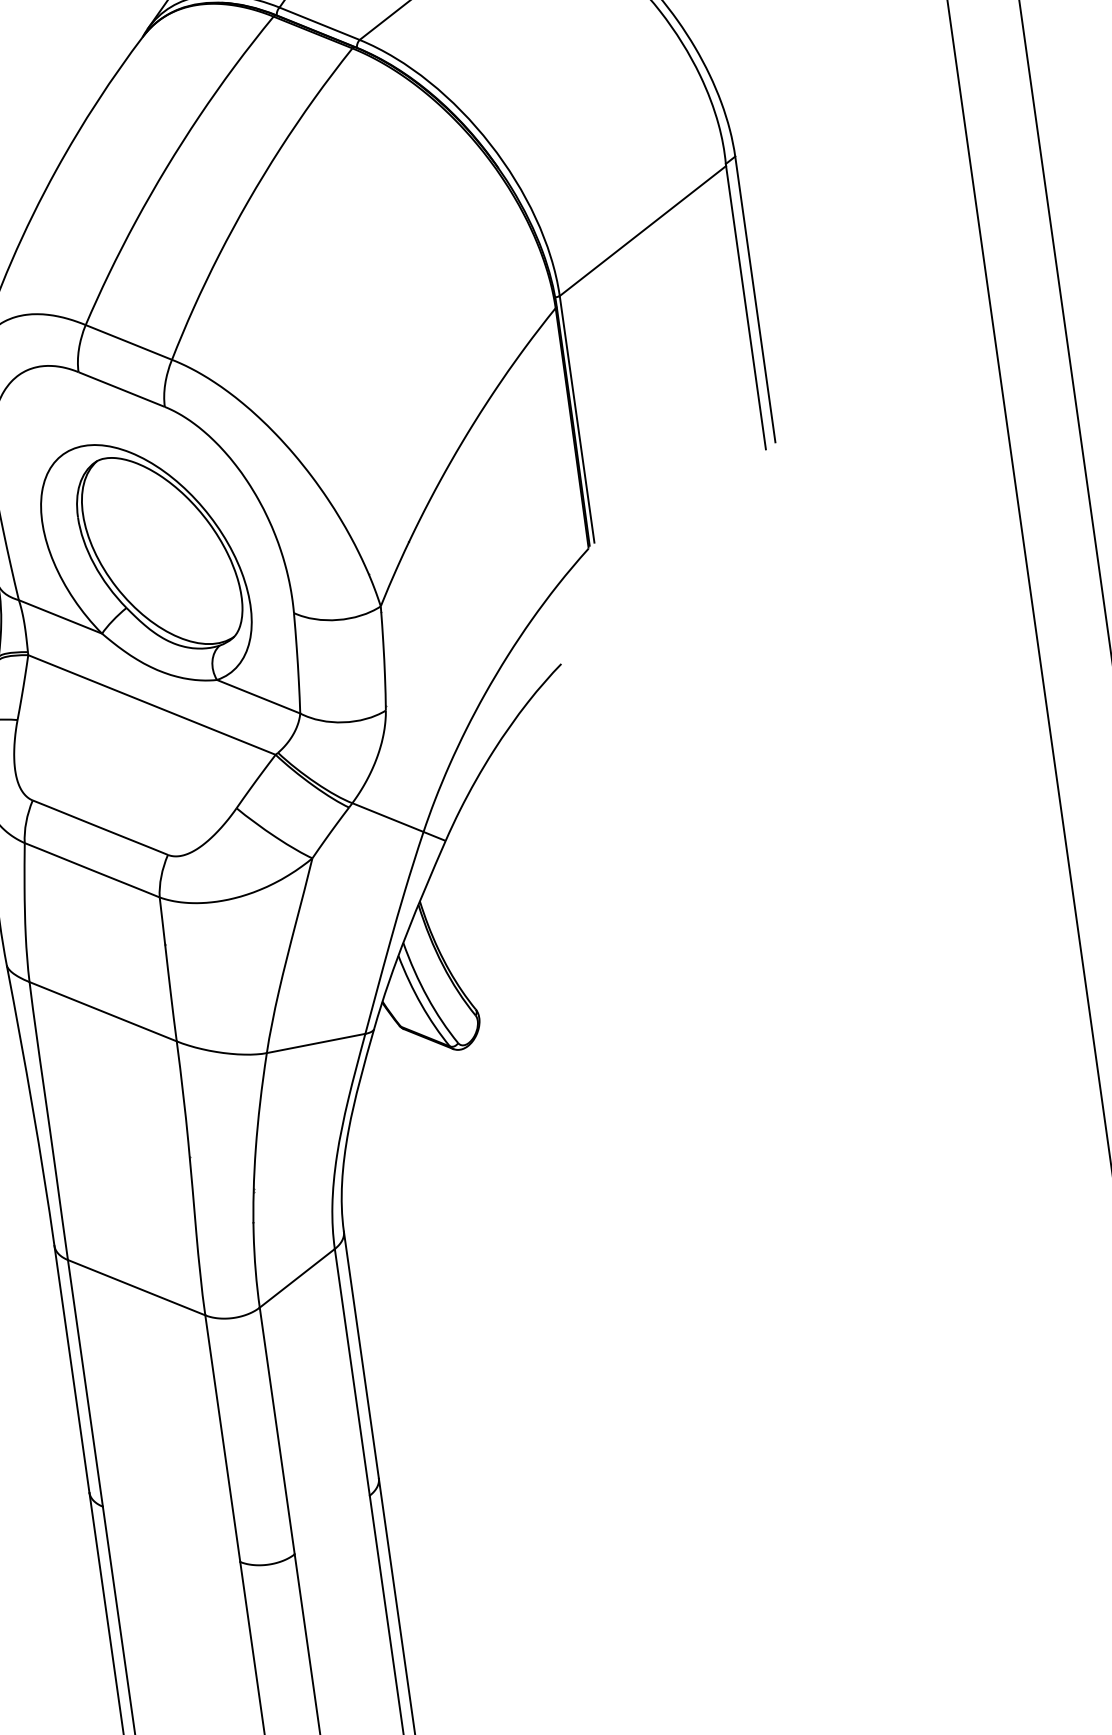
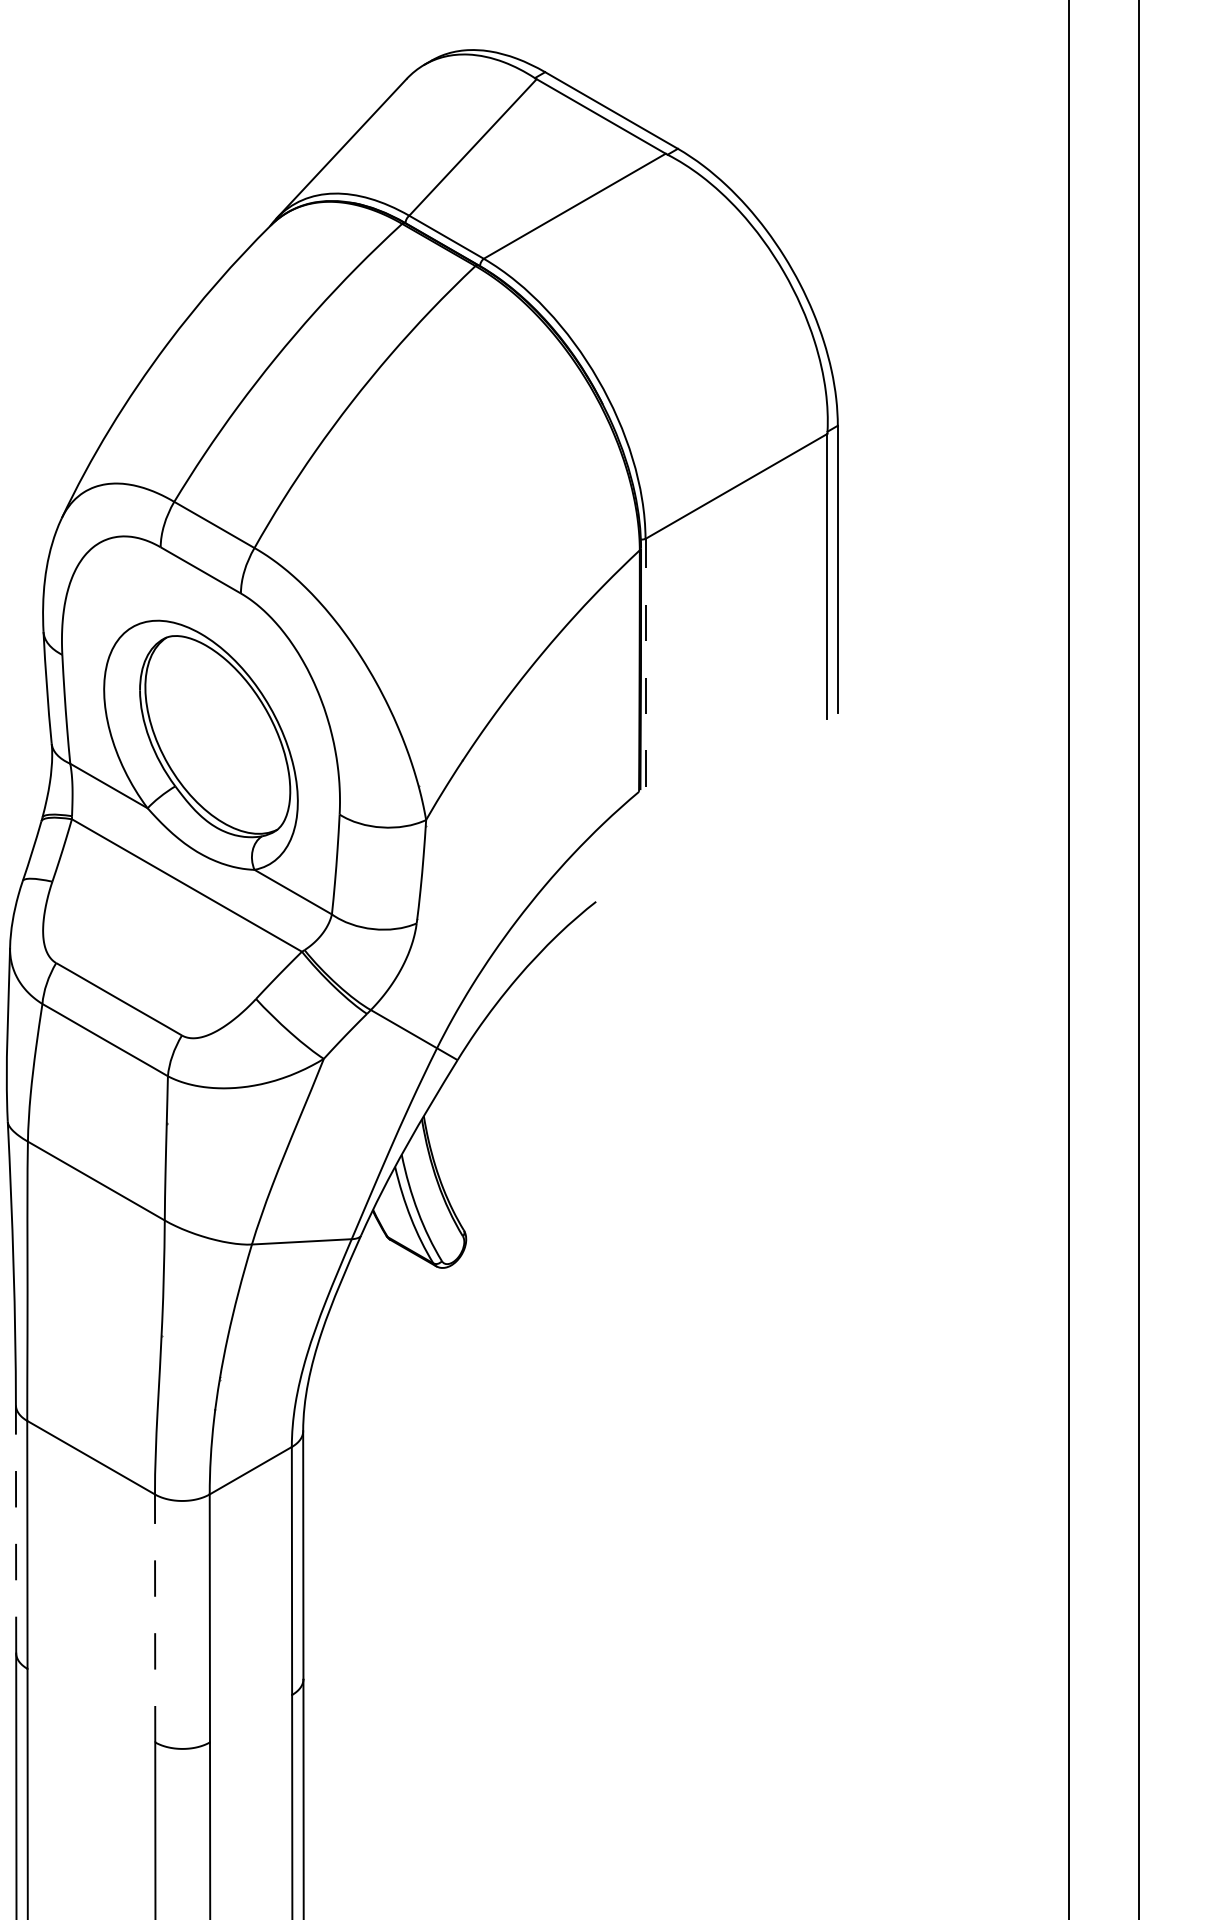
line: (577, 419) -> (645, 662), solid -> dashed
line: (72, 1369) -> (16, 1529), solid -> dashed
line: (223, 1438) -> (155, 1618), solid -> dashed

